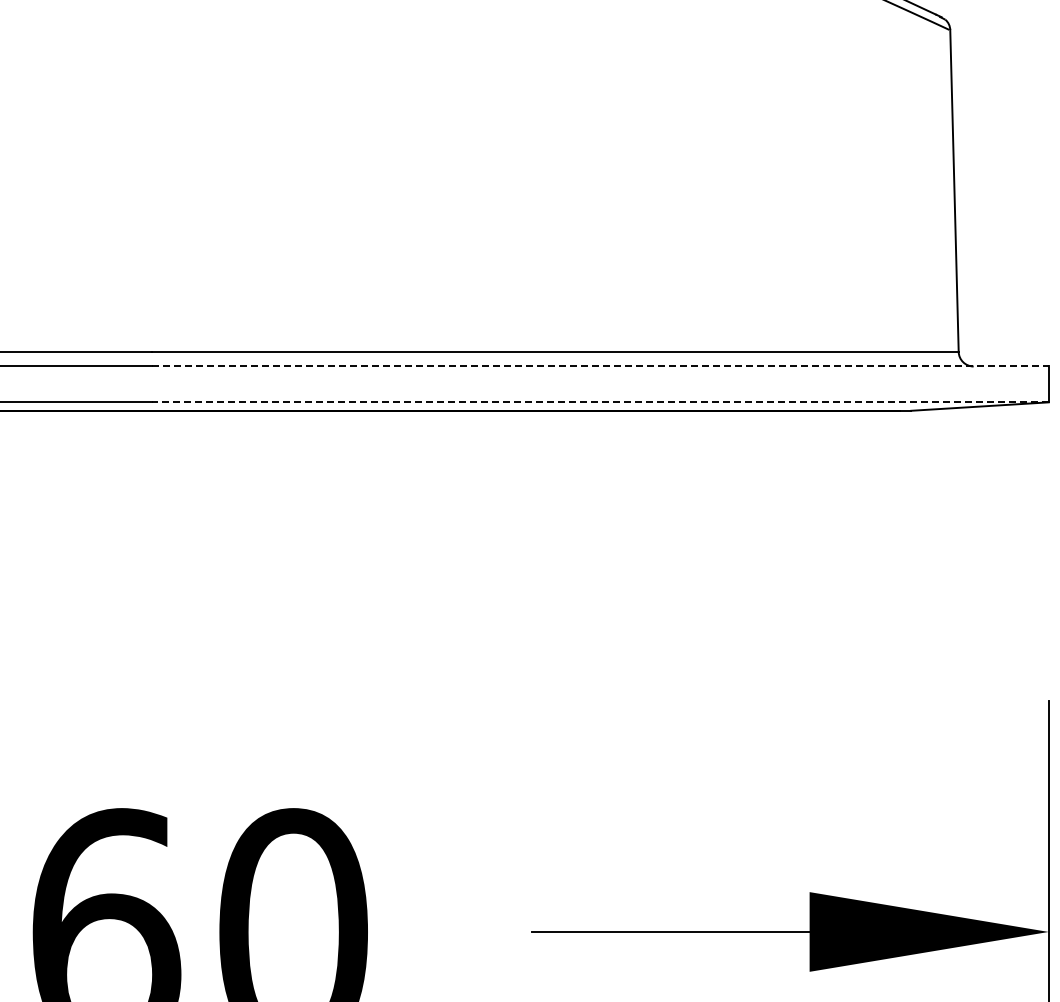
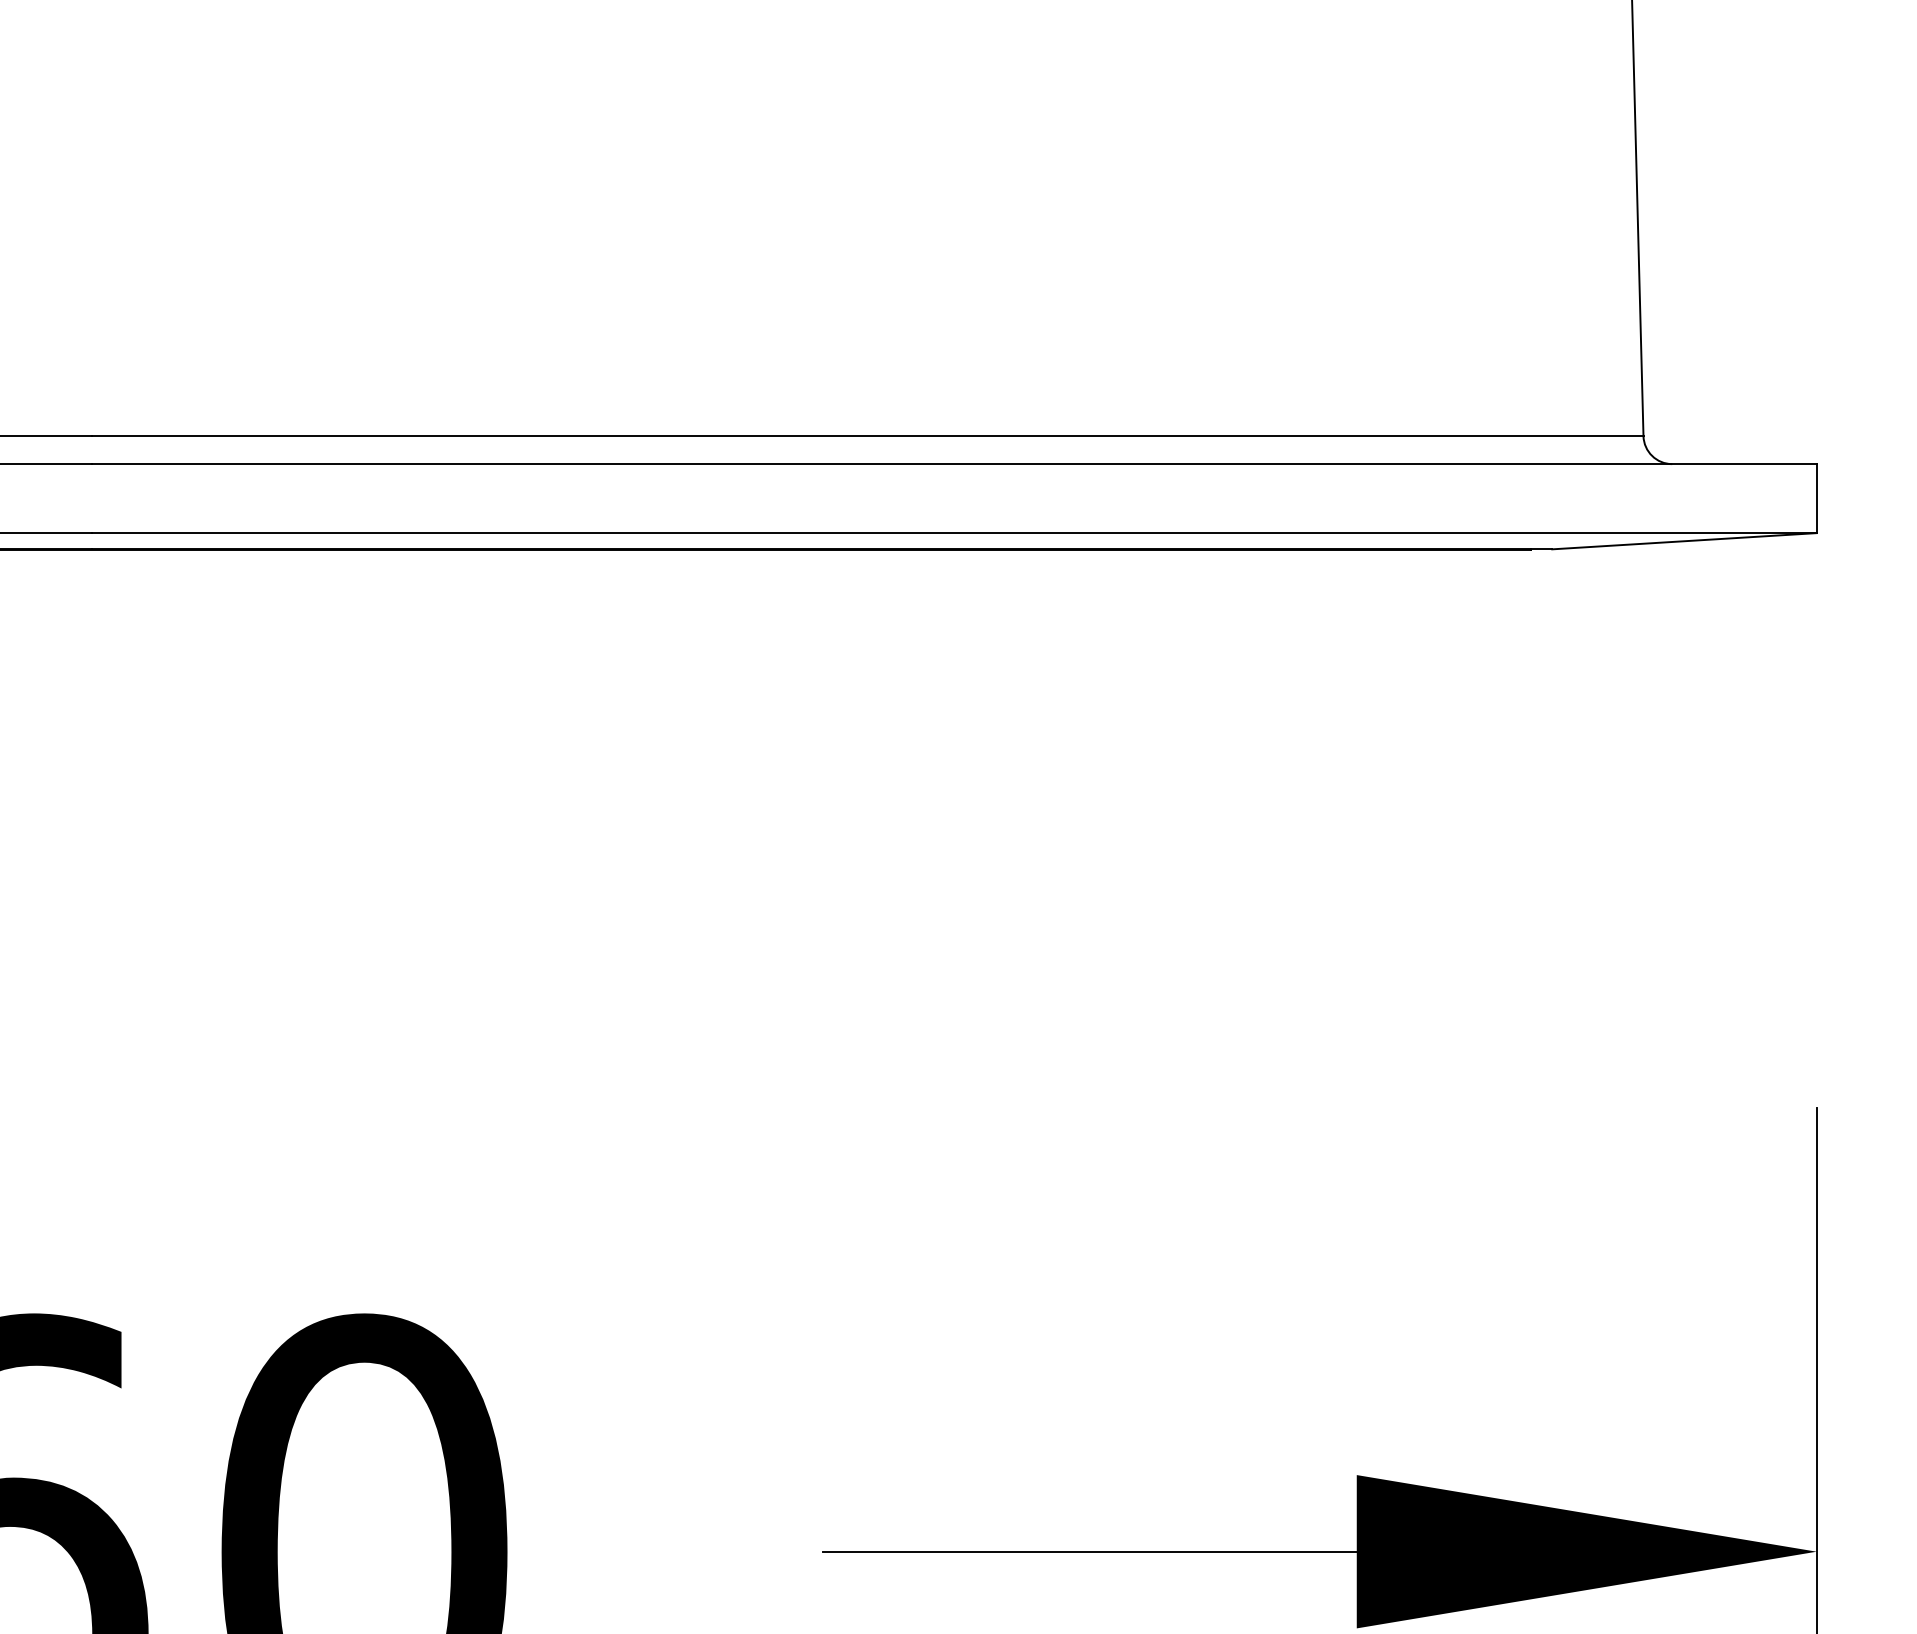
line: (600, 366) -> (954, 464), dashed -> solid
line: (599, 402) -> (952, 533), dashed -> solid

